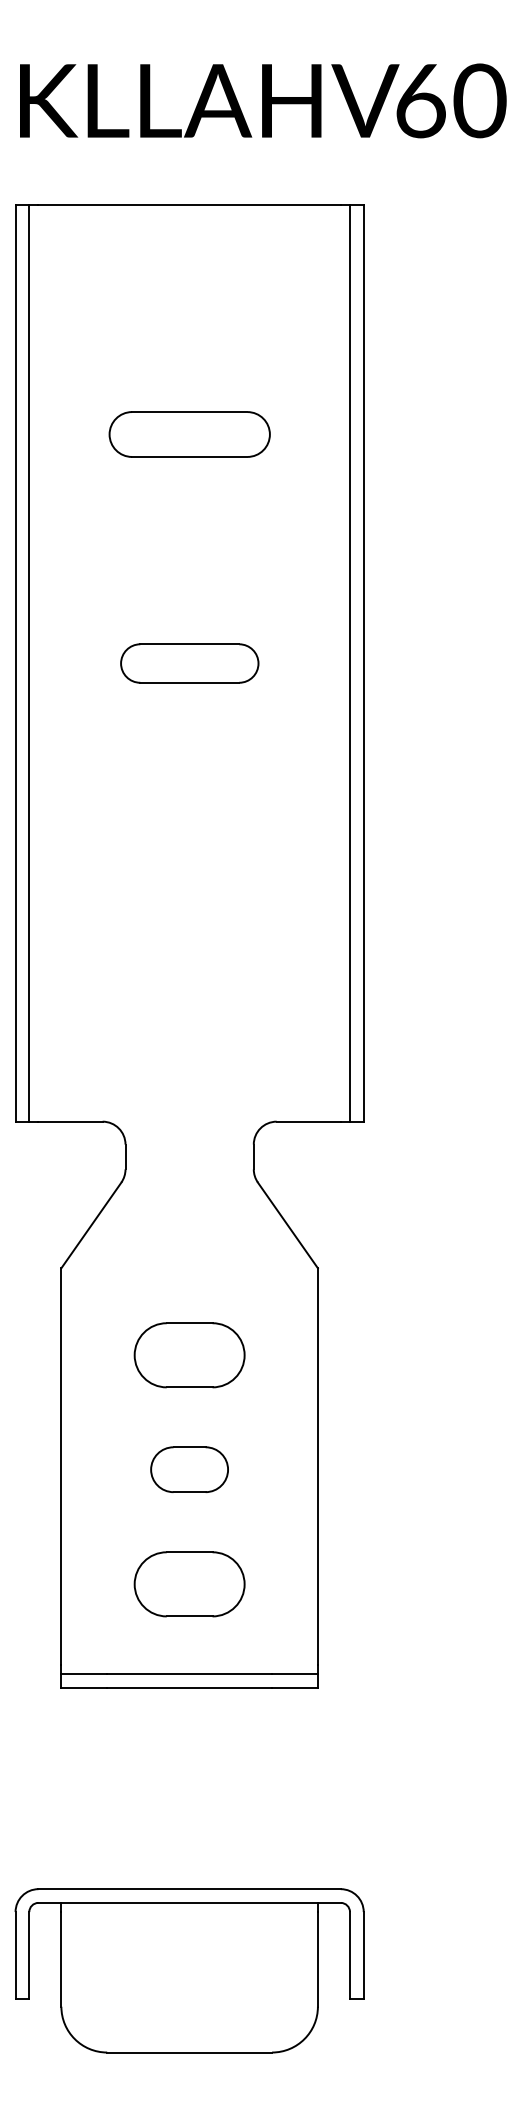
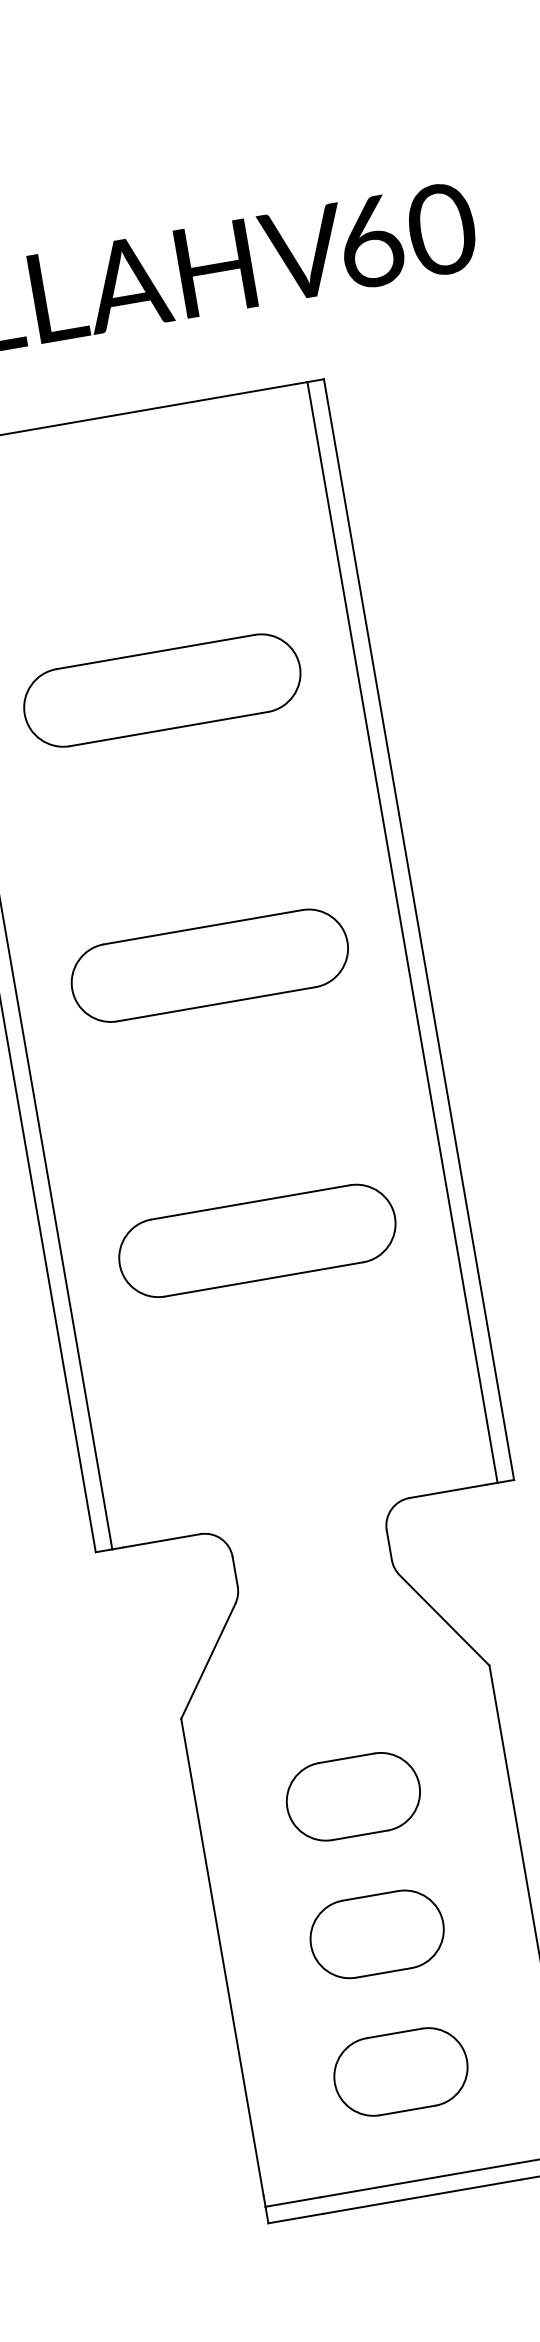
part: (189, 434) -> (162, 690), size x1.43
part: (189, 663) -> (209, 965), size x1.67
part: (189, 892) -> (257, 1240), added
part: (189, 1469) -> (376, 1934), size x1.43

